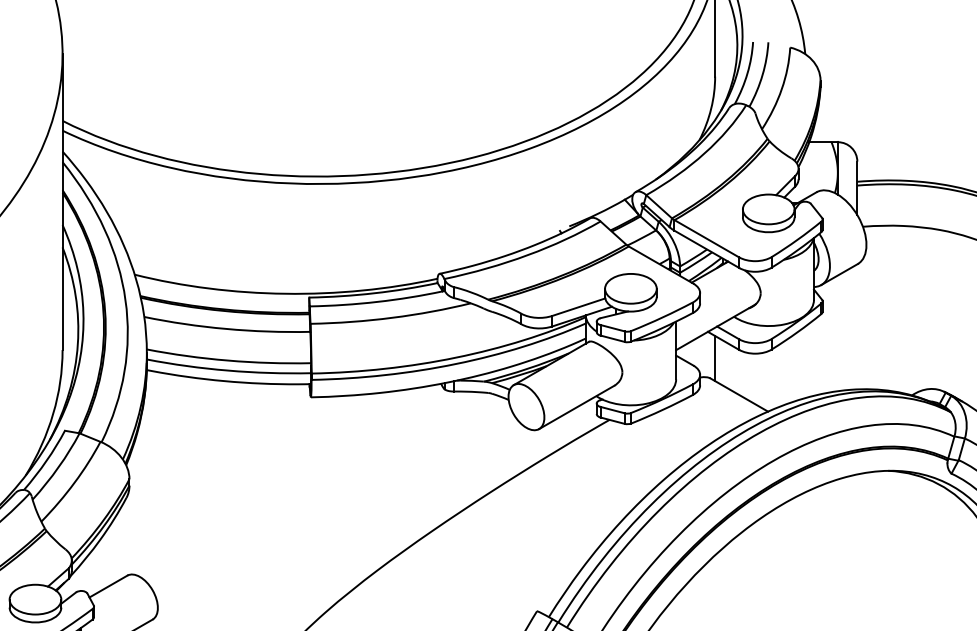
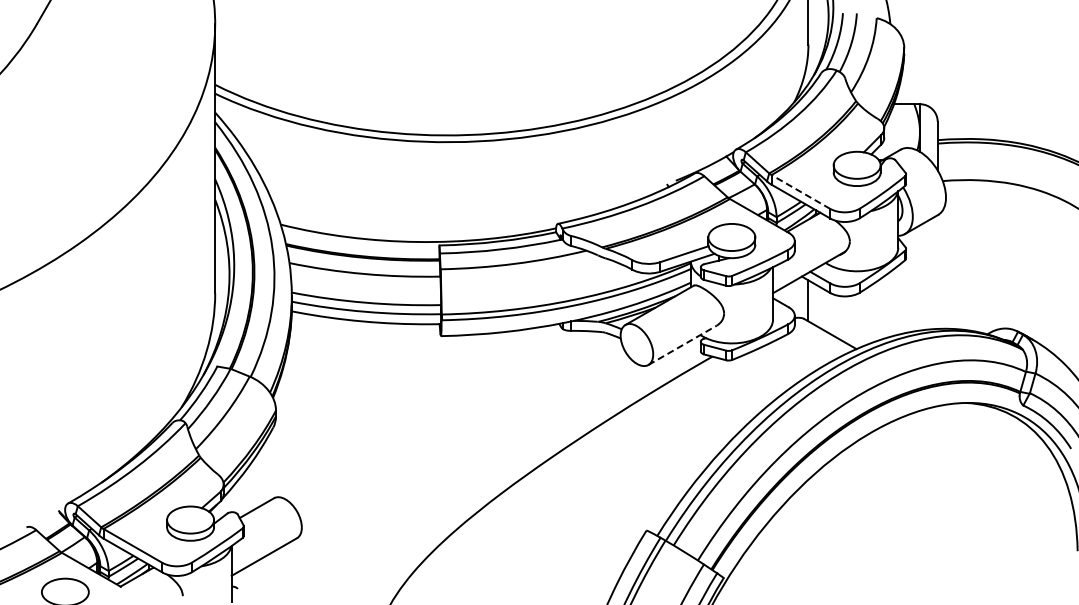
line: (706, 238) -> (800, 191), solid -> dashed
line: (577, 407) -> (683, 345), solid -> dashed

